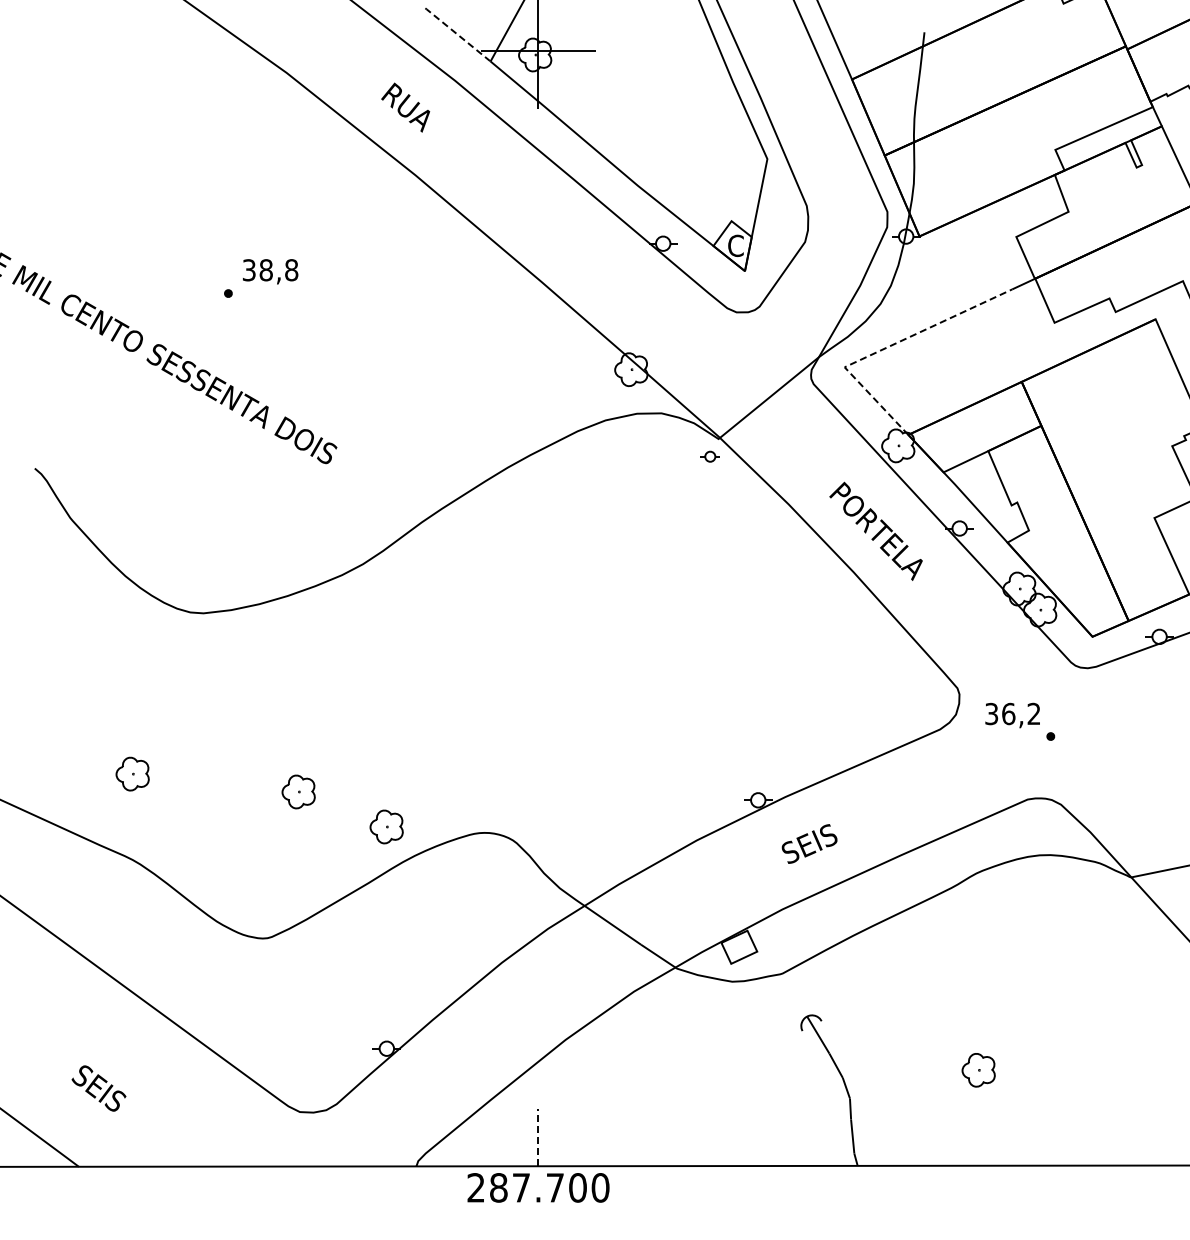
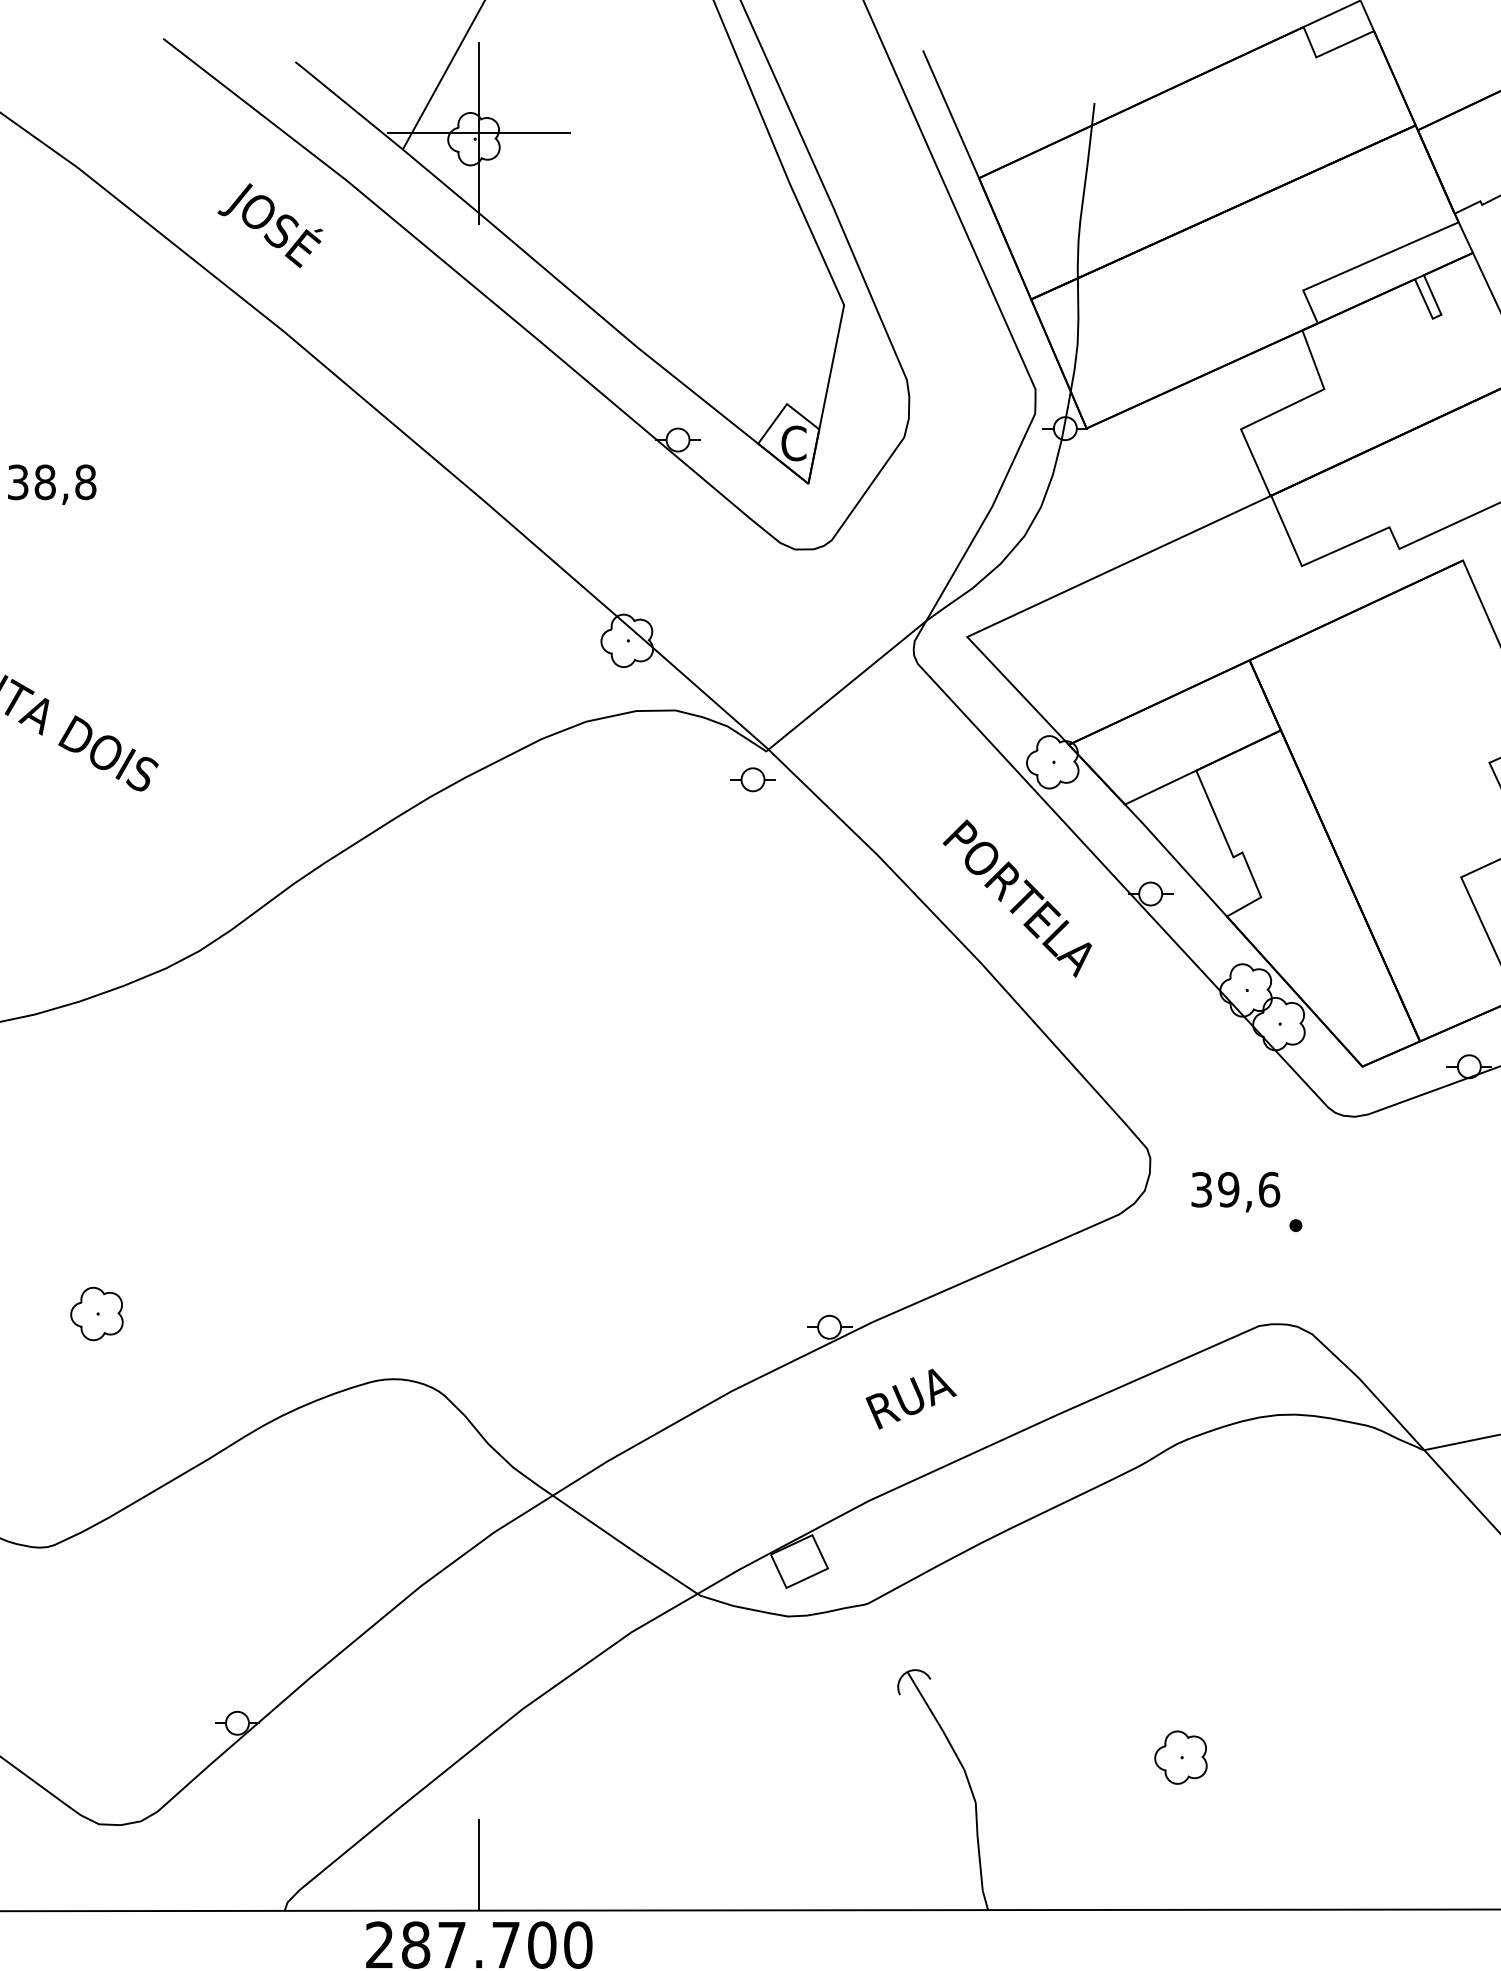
line: (456, 33) -> (348, 104), dashed -> solid
text: (407, 109) -> (270, 226), RUA -> JOSÉ
line: (886, 347) -> (1033, 605), dashed -> solid
part: (710, 456) -> (753, 779), size x1.43
text: (1021, 713) -> (1249, 1188), 36,2 -> 39,6
part: (386, 826) -> (236, 1369), removed
text: (809, 844) -> (911, 1397), SEIS -> RUA
line: (538, 1137) -> (479, 1864), dashed -> solid

